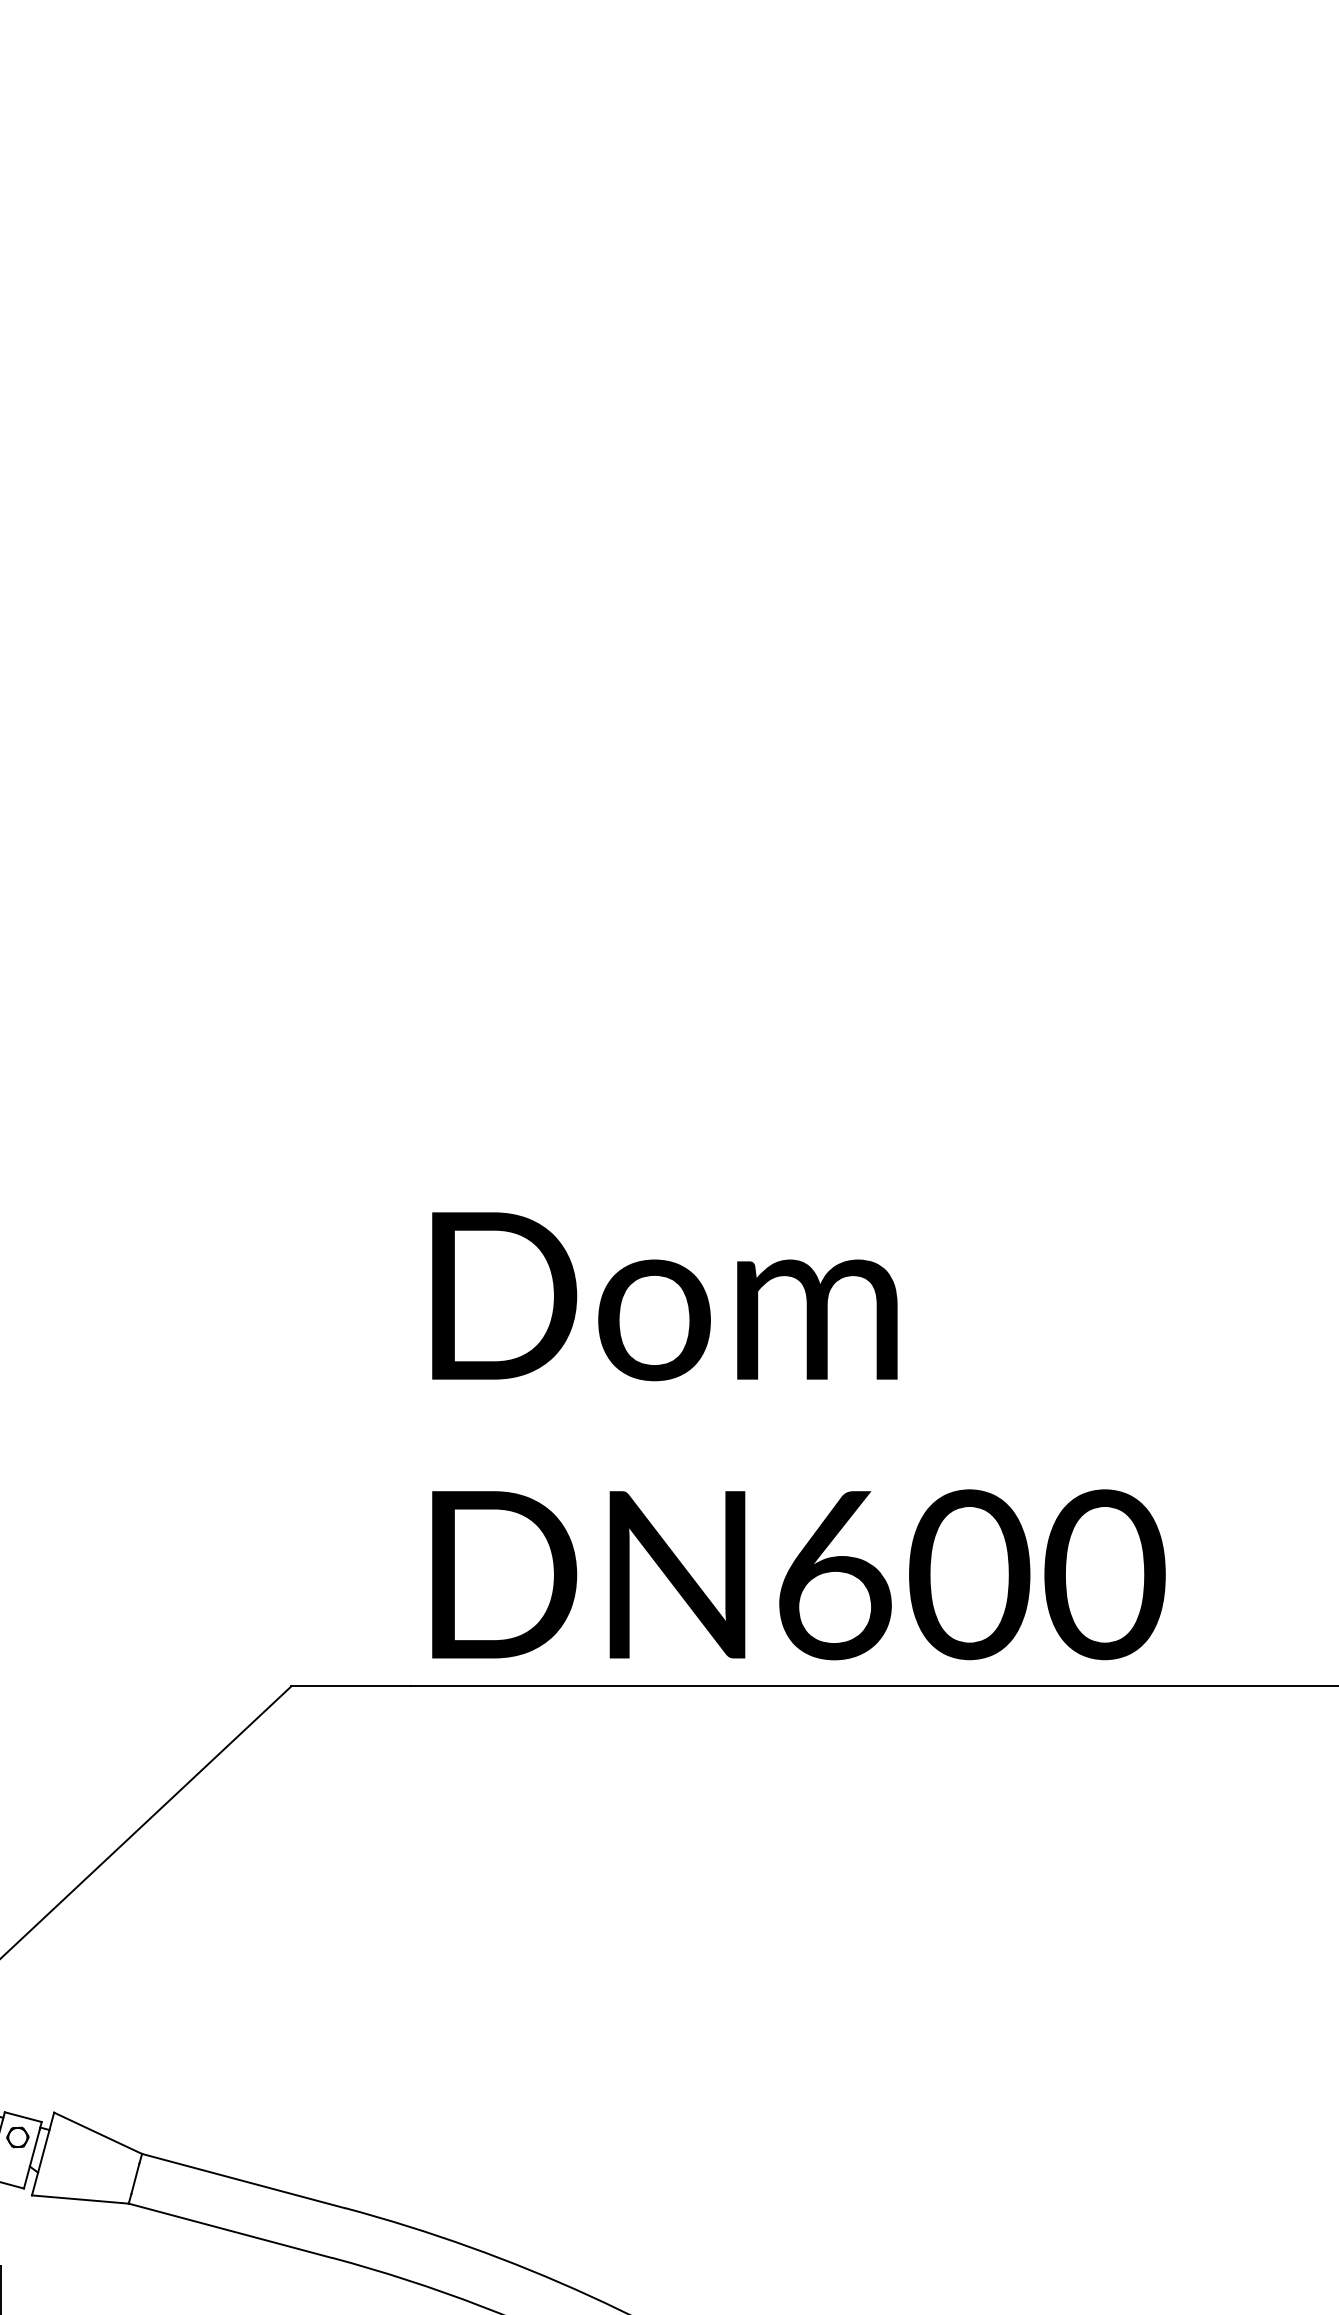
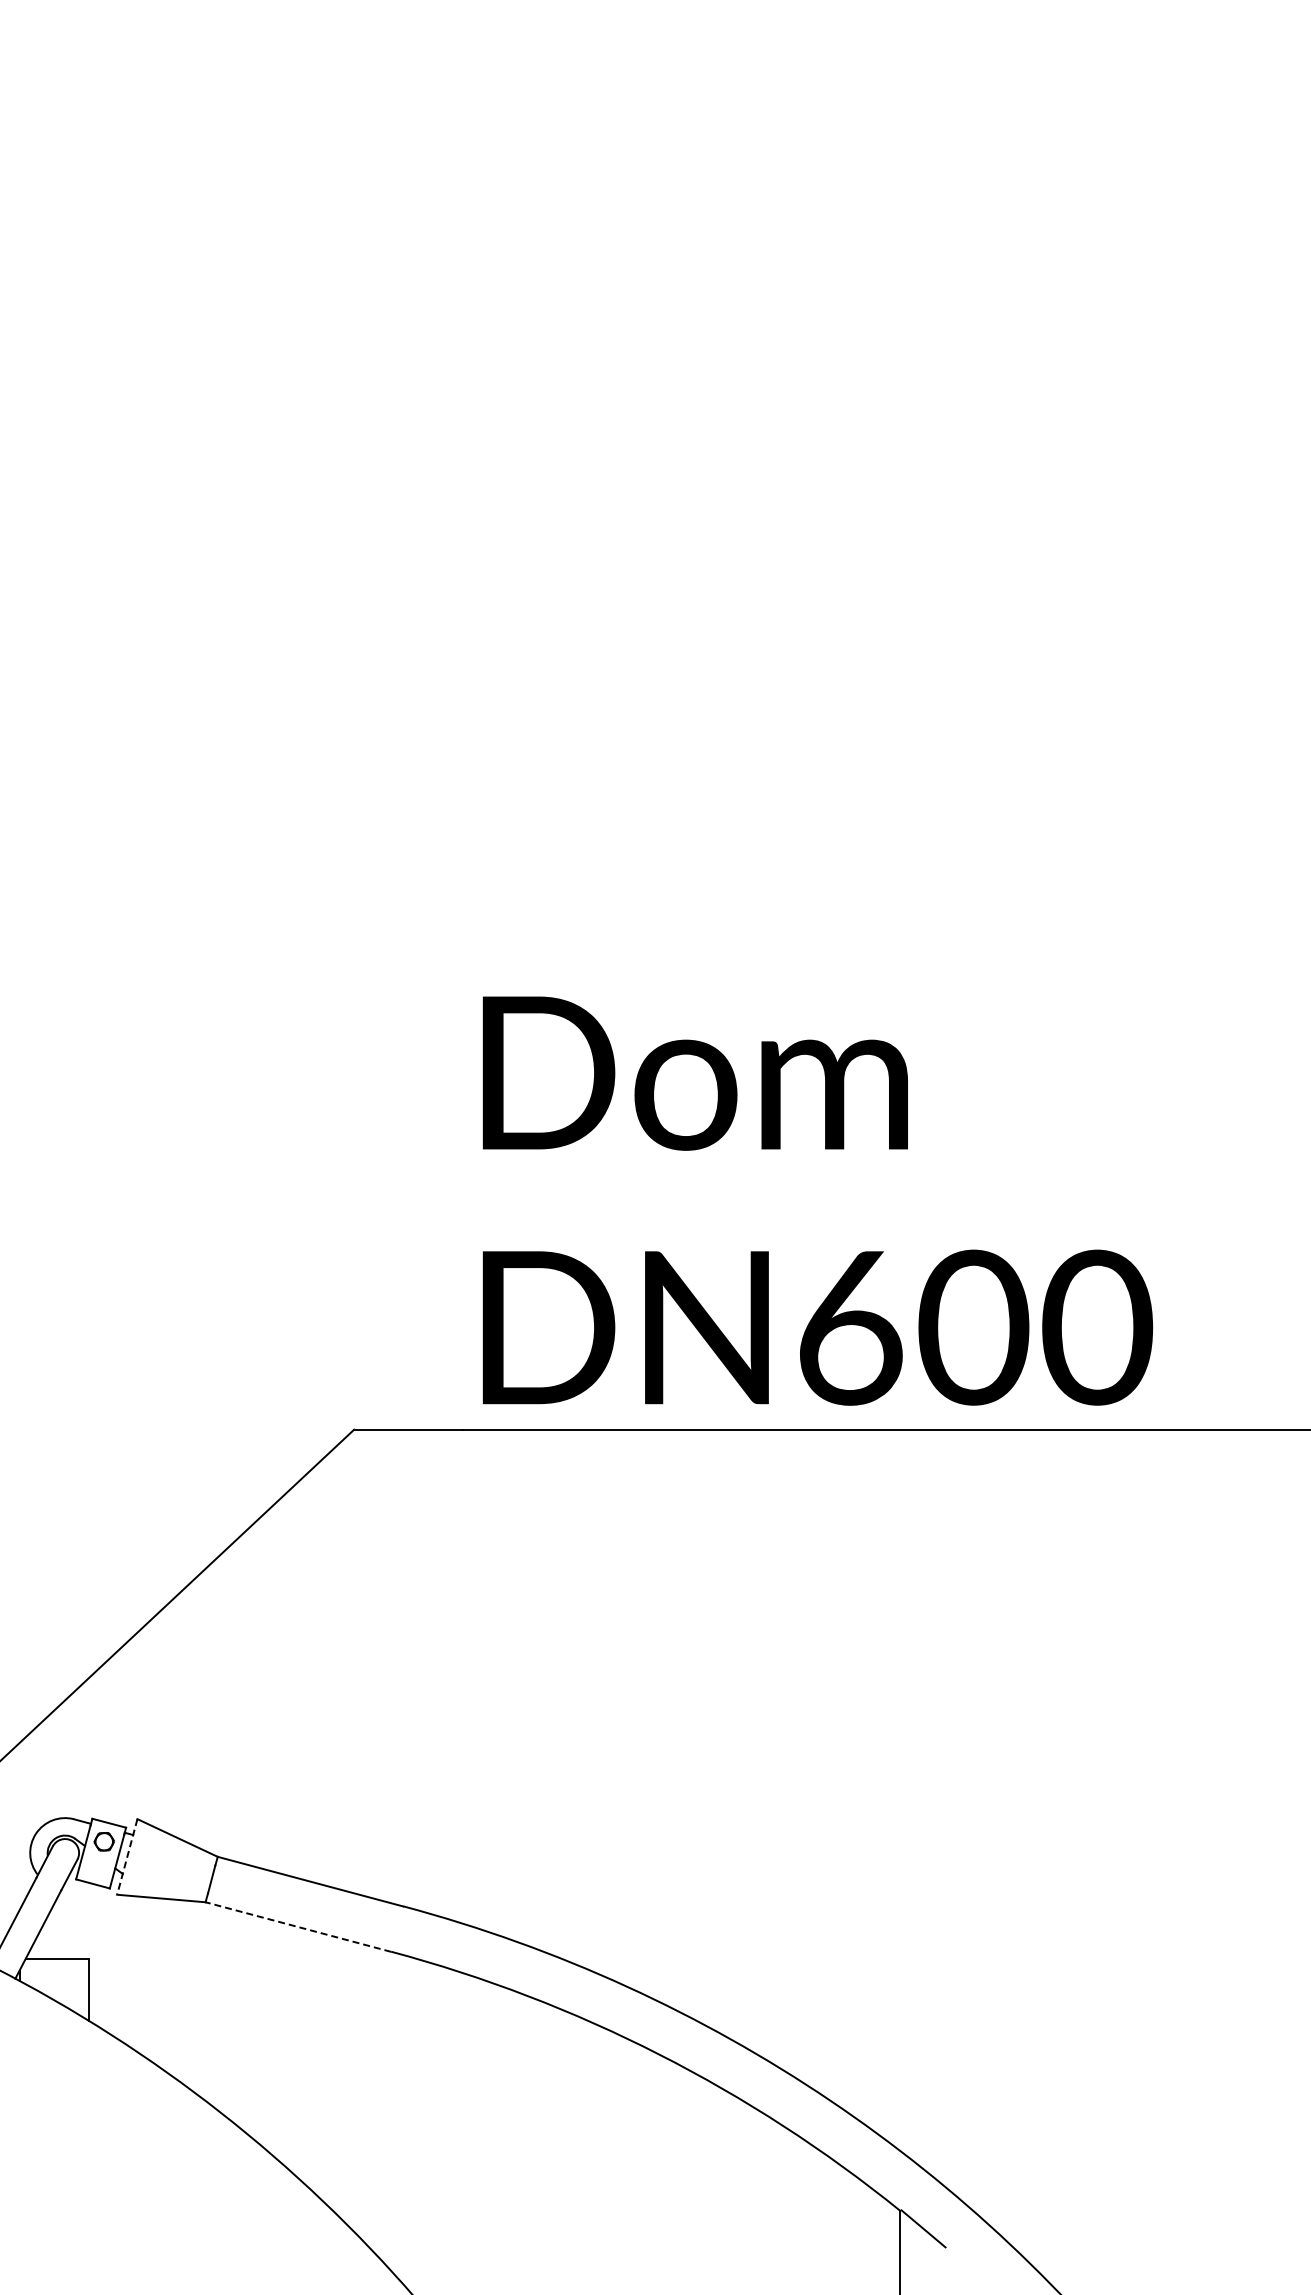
line: (43, 2154) -> (127, 1857), solid -> dashed
line: (229, 2230) -> (297, 1926), solid -> dashed

